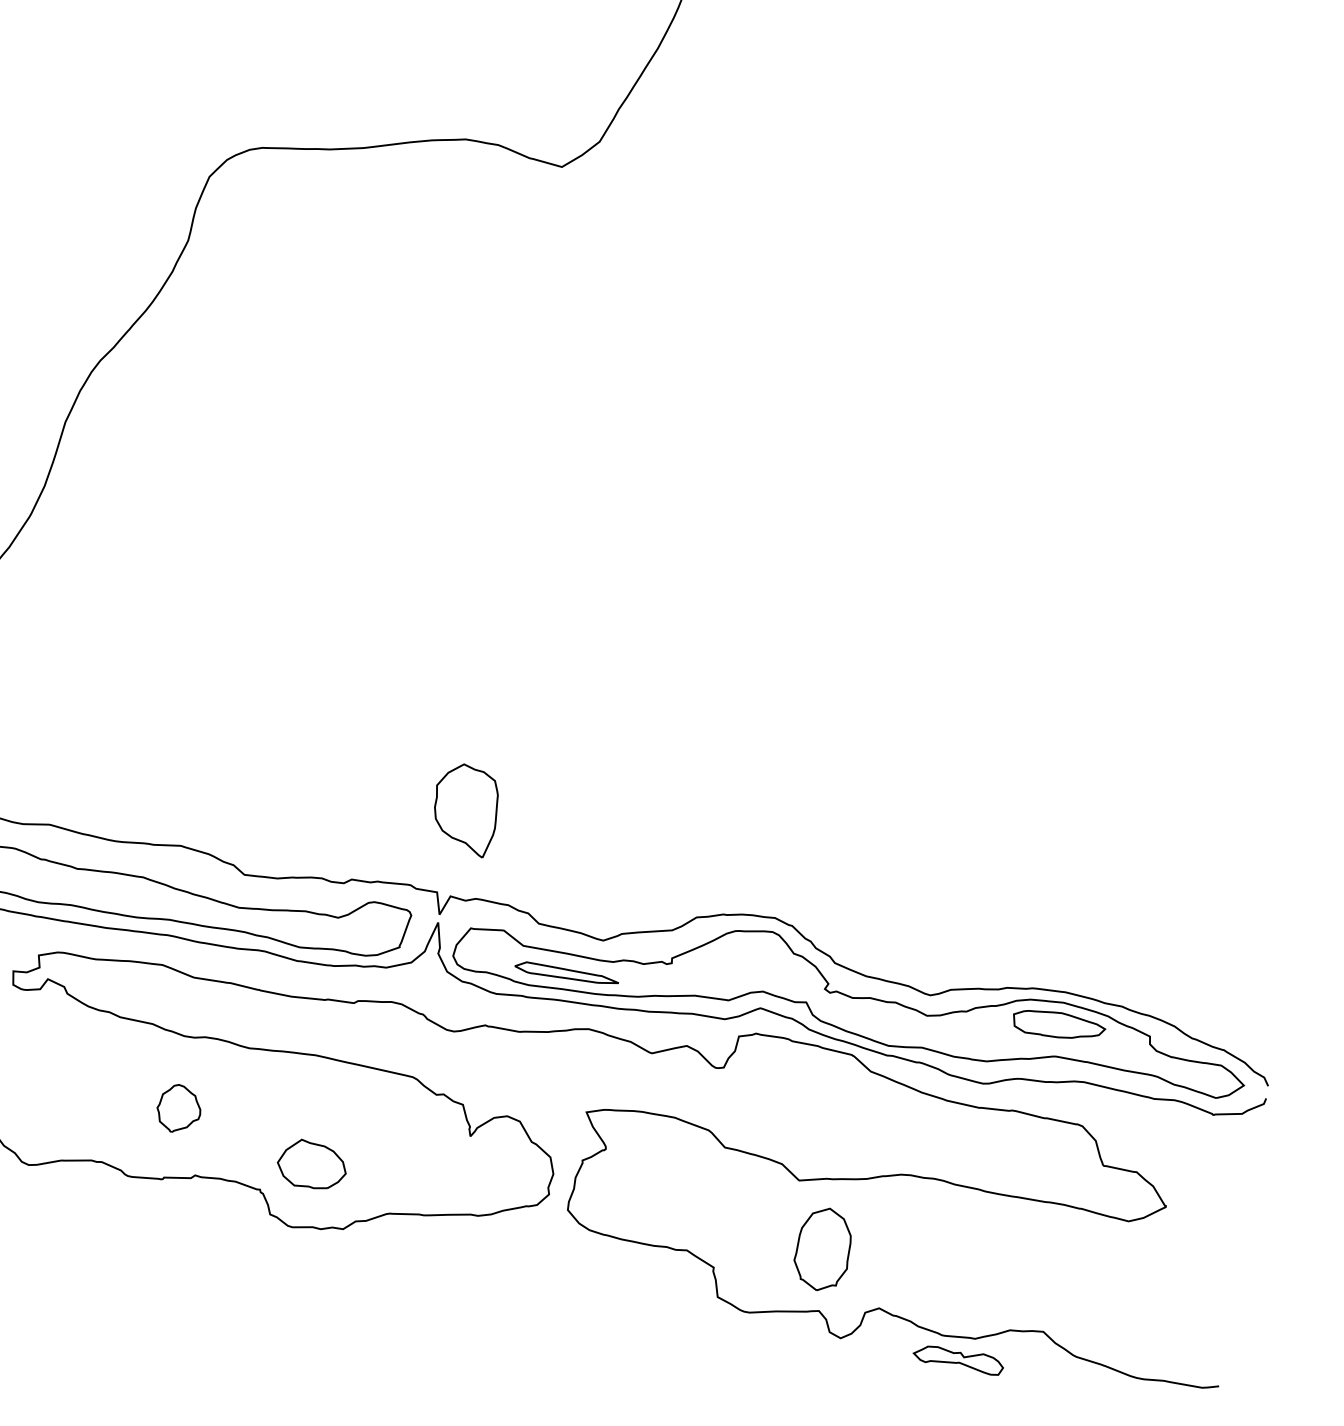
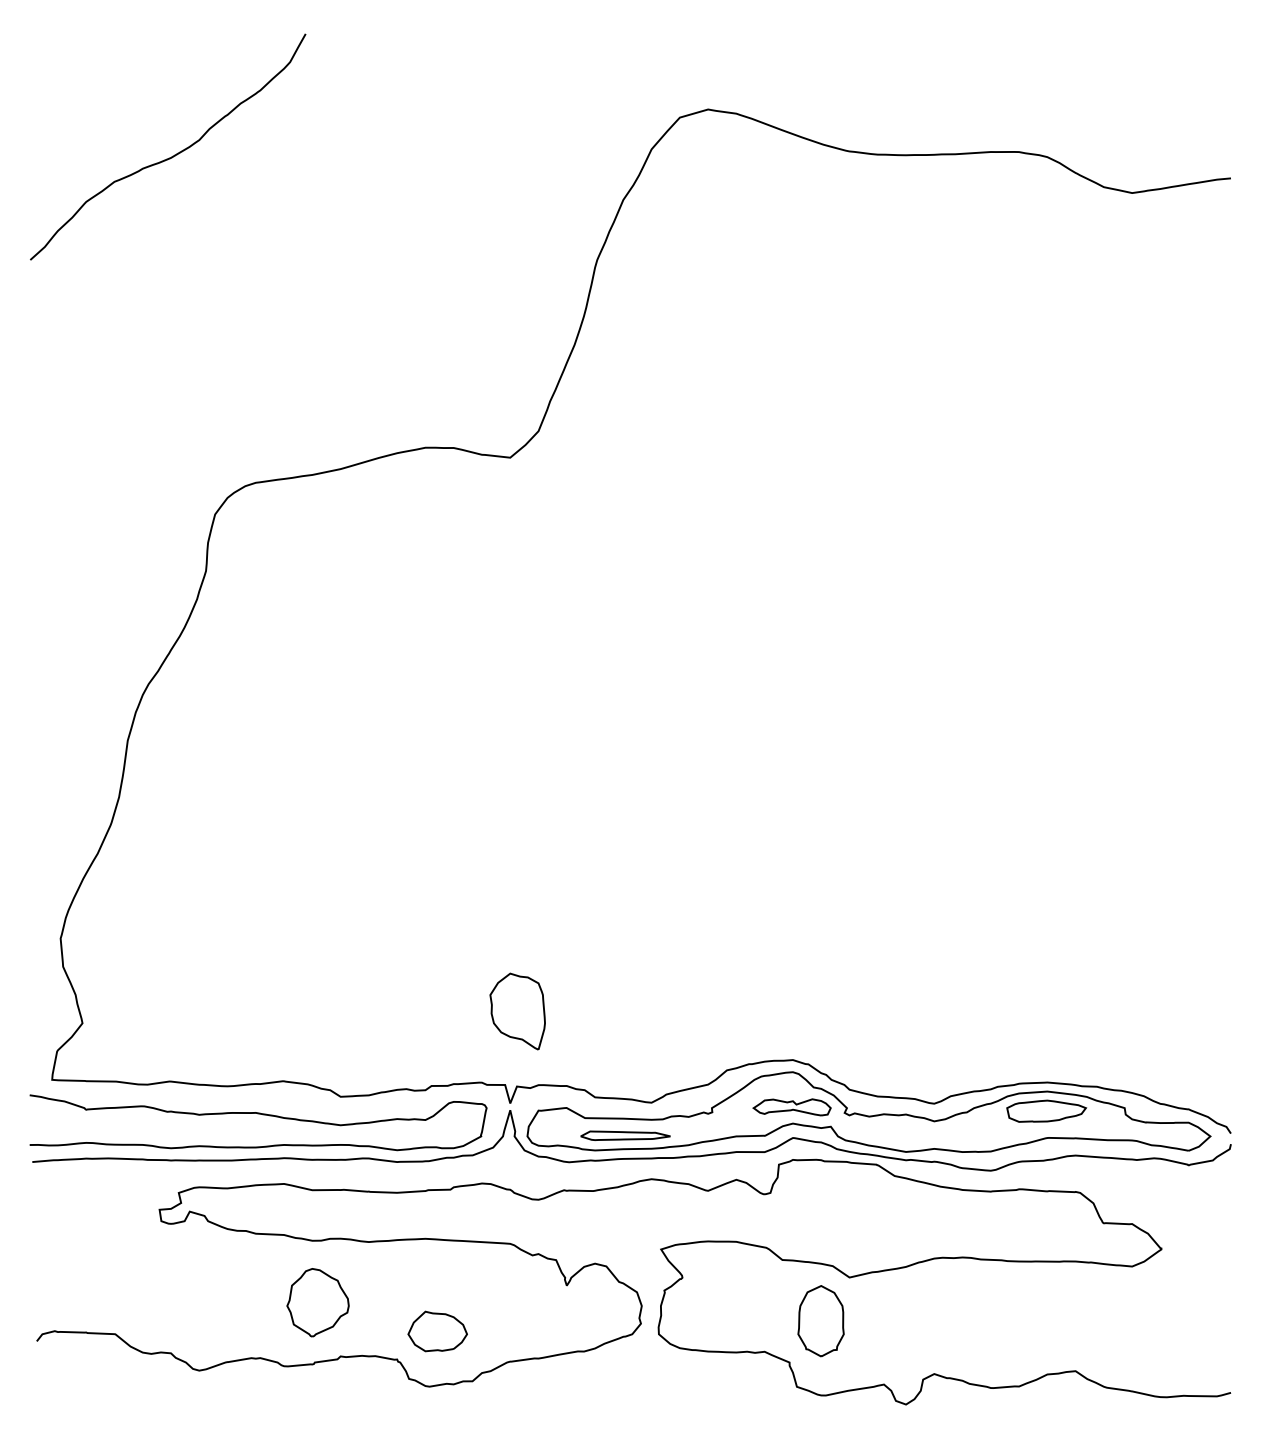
part: (178, 1108) -> (317, 1302), size x1.67
part: (822, 1249) -> (820, 1321), moved
part: (957, 1359) -> (791, 1107), moved

